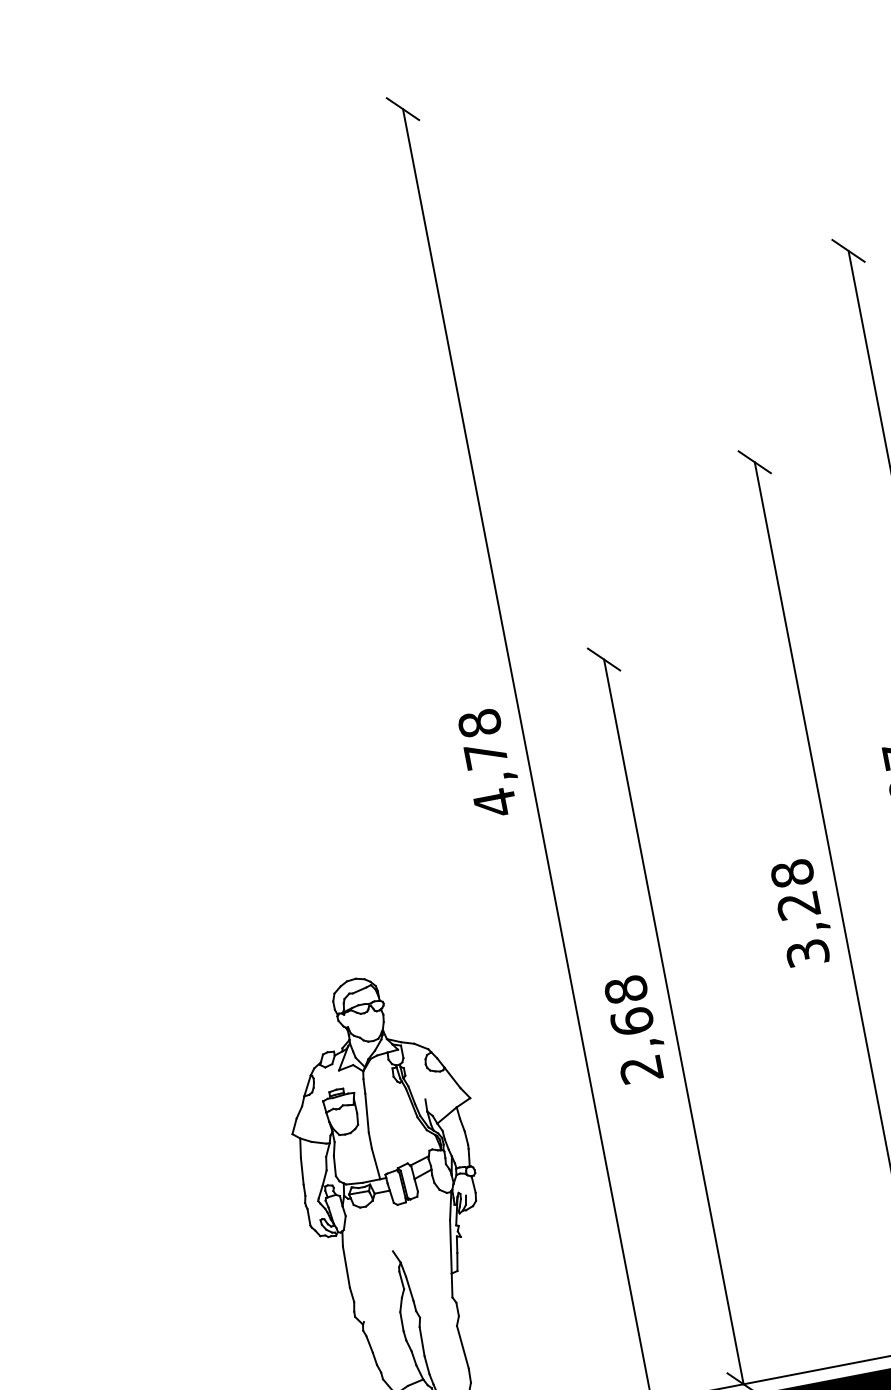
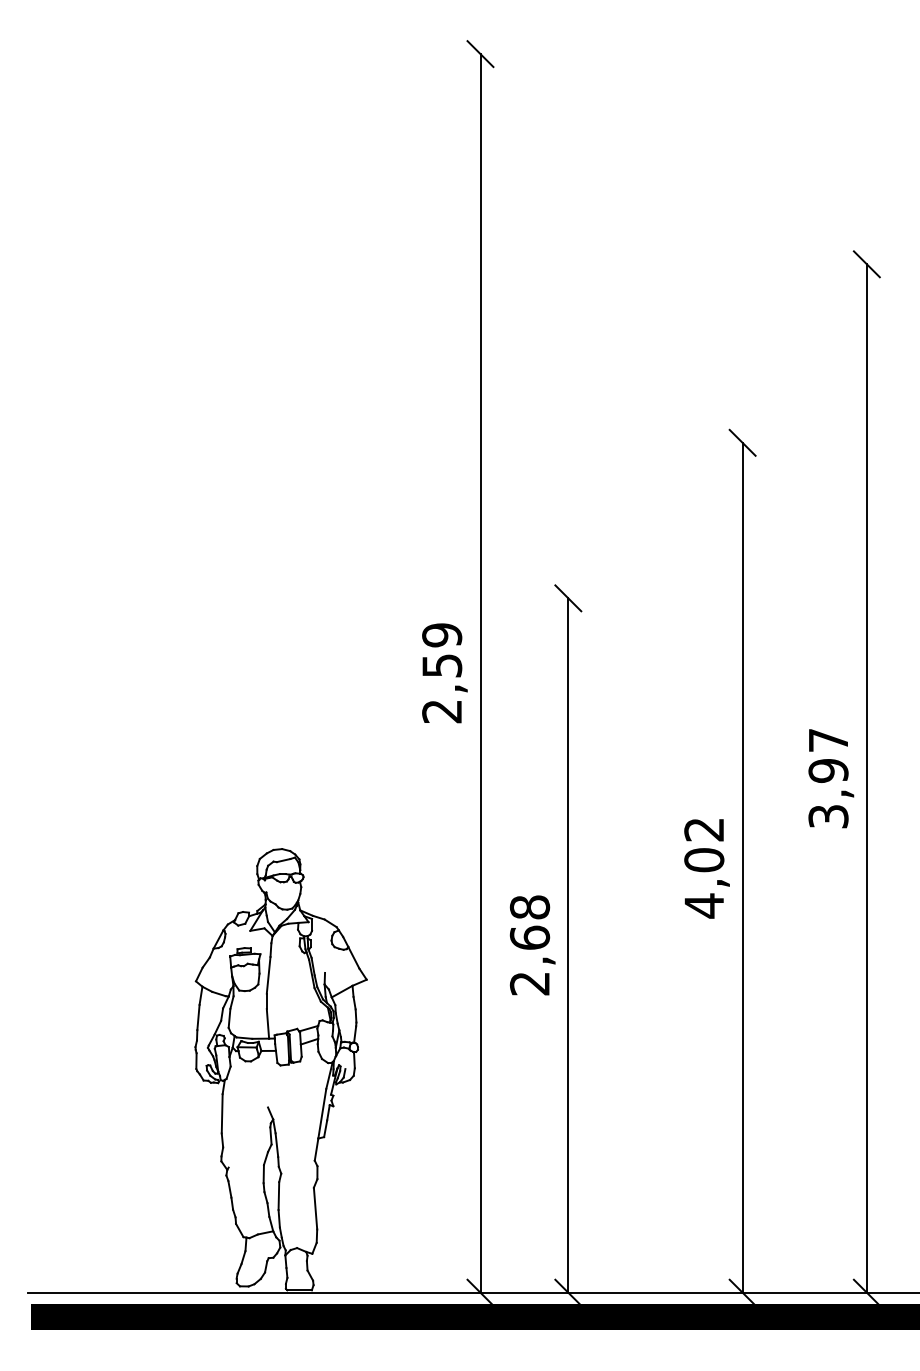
text: (487, 763) -> (442, 673), 4,78 -> 2,59
text: (800, 913) -> (704, 867), 3,28 -> 4,02

